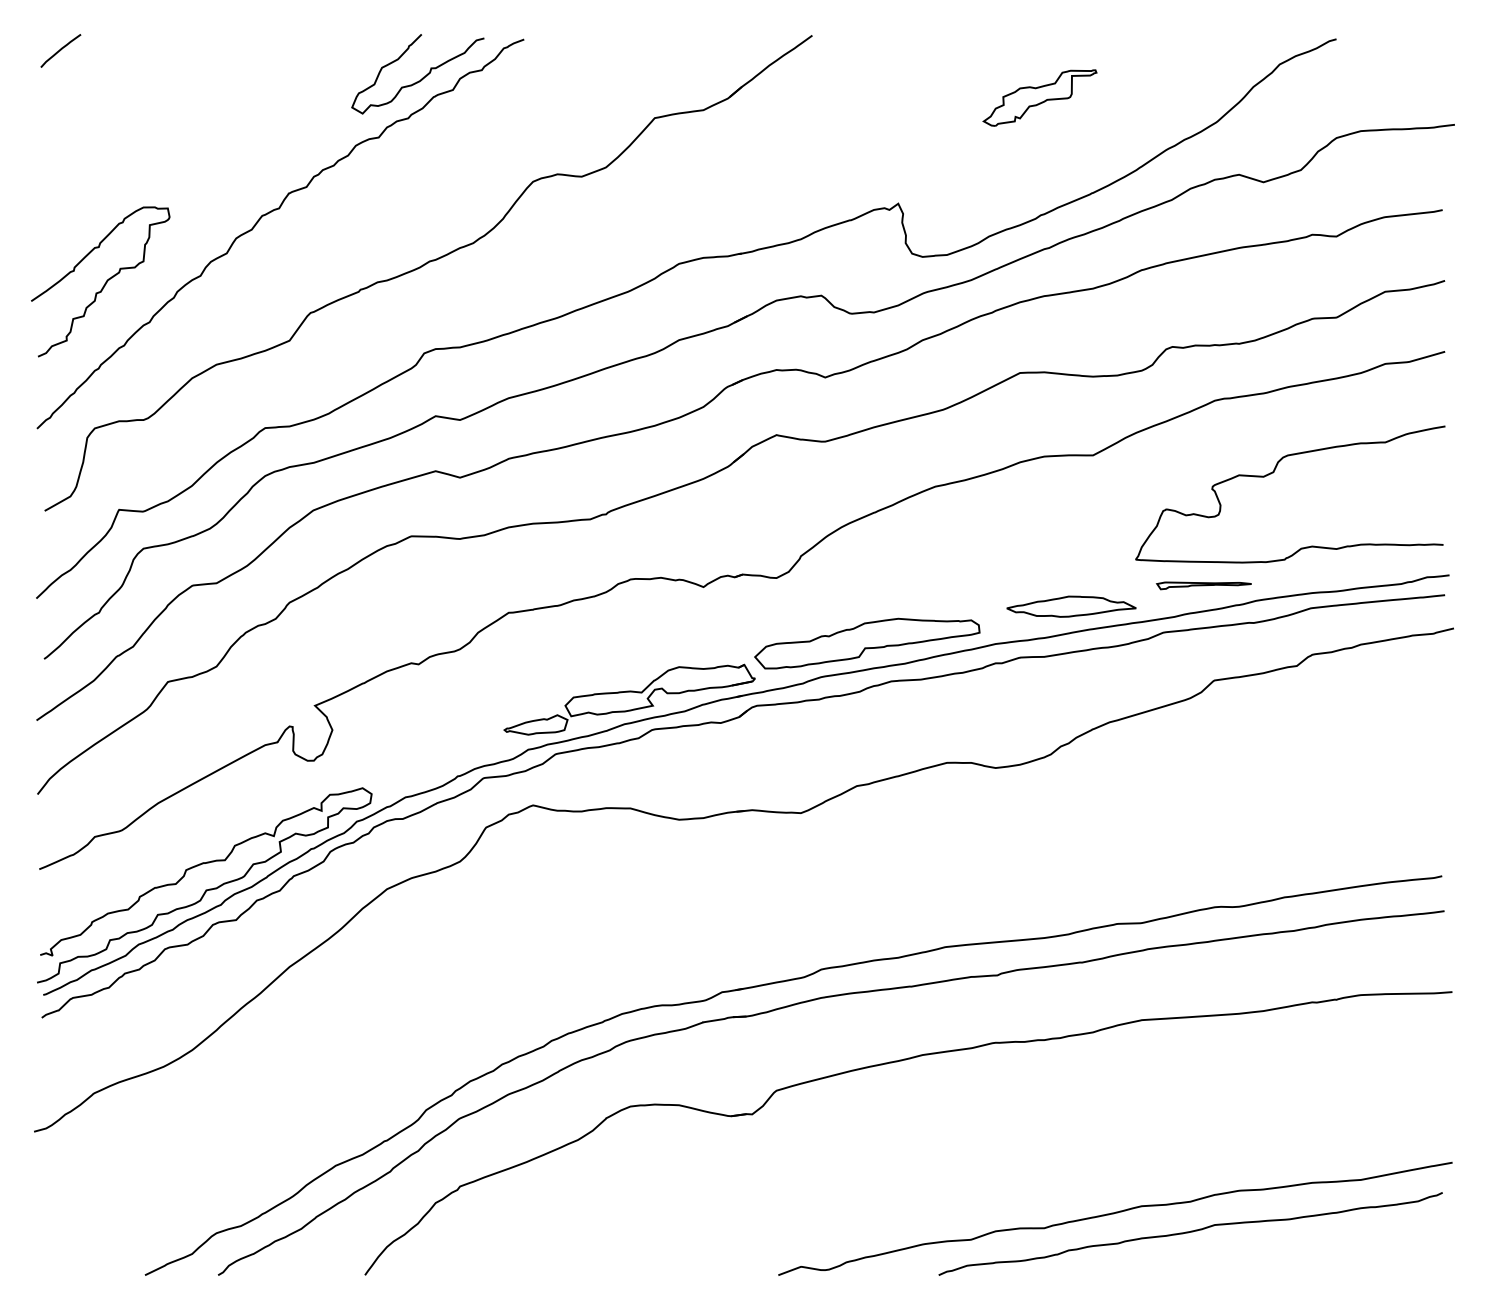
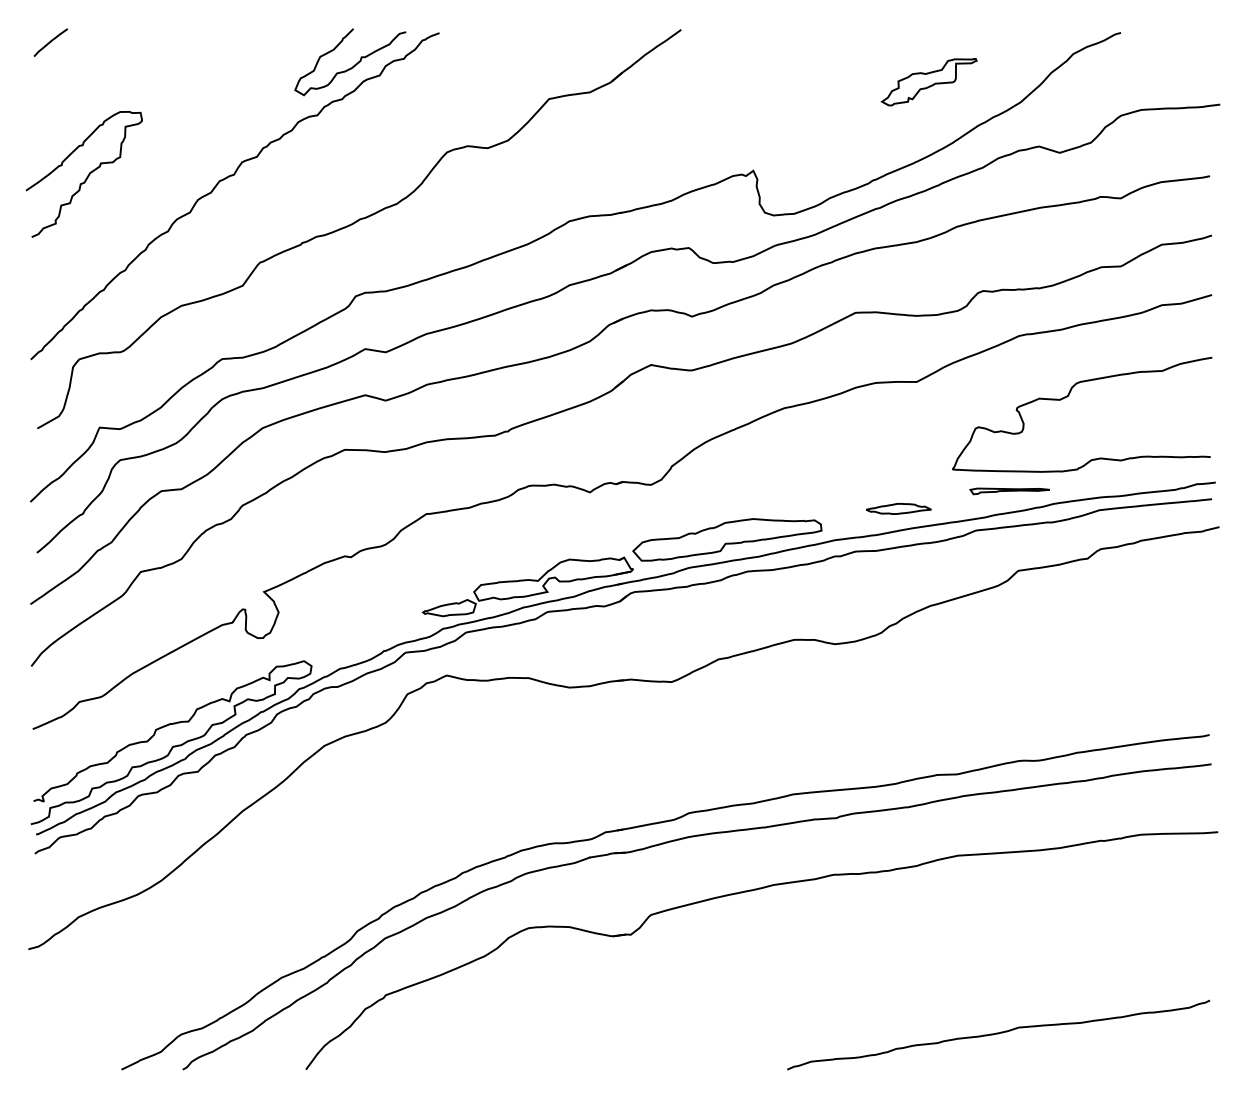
part: (1039, 98) -> (928, 82), moved
curve: (104, 283) -> (87, 175), moved
part: (1071, 606) -> (898, 508), size x0.6
curve: (1115, 1214) -> (935, 1018), removed

